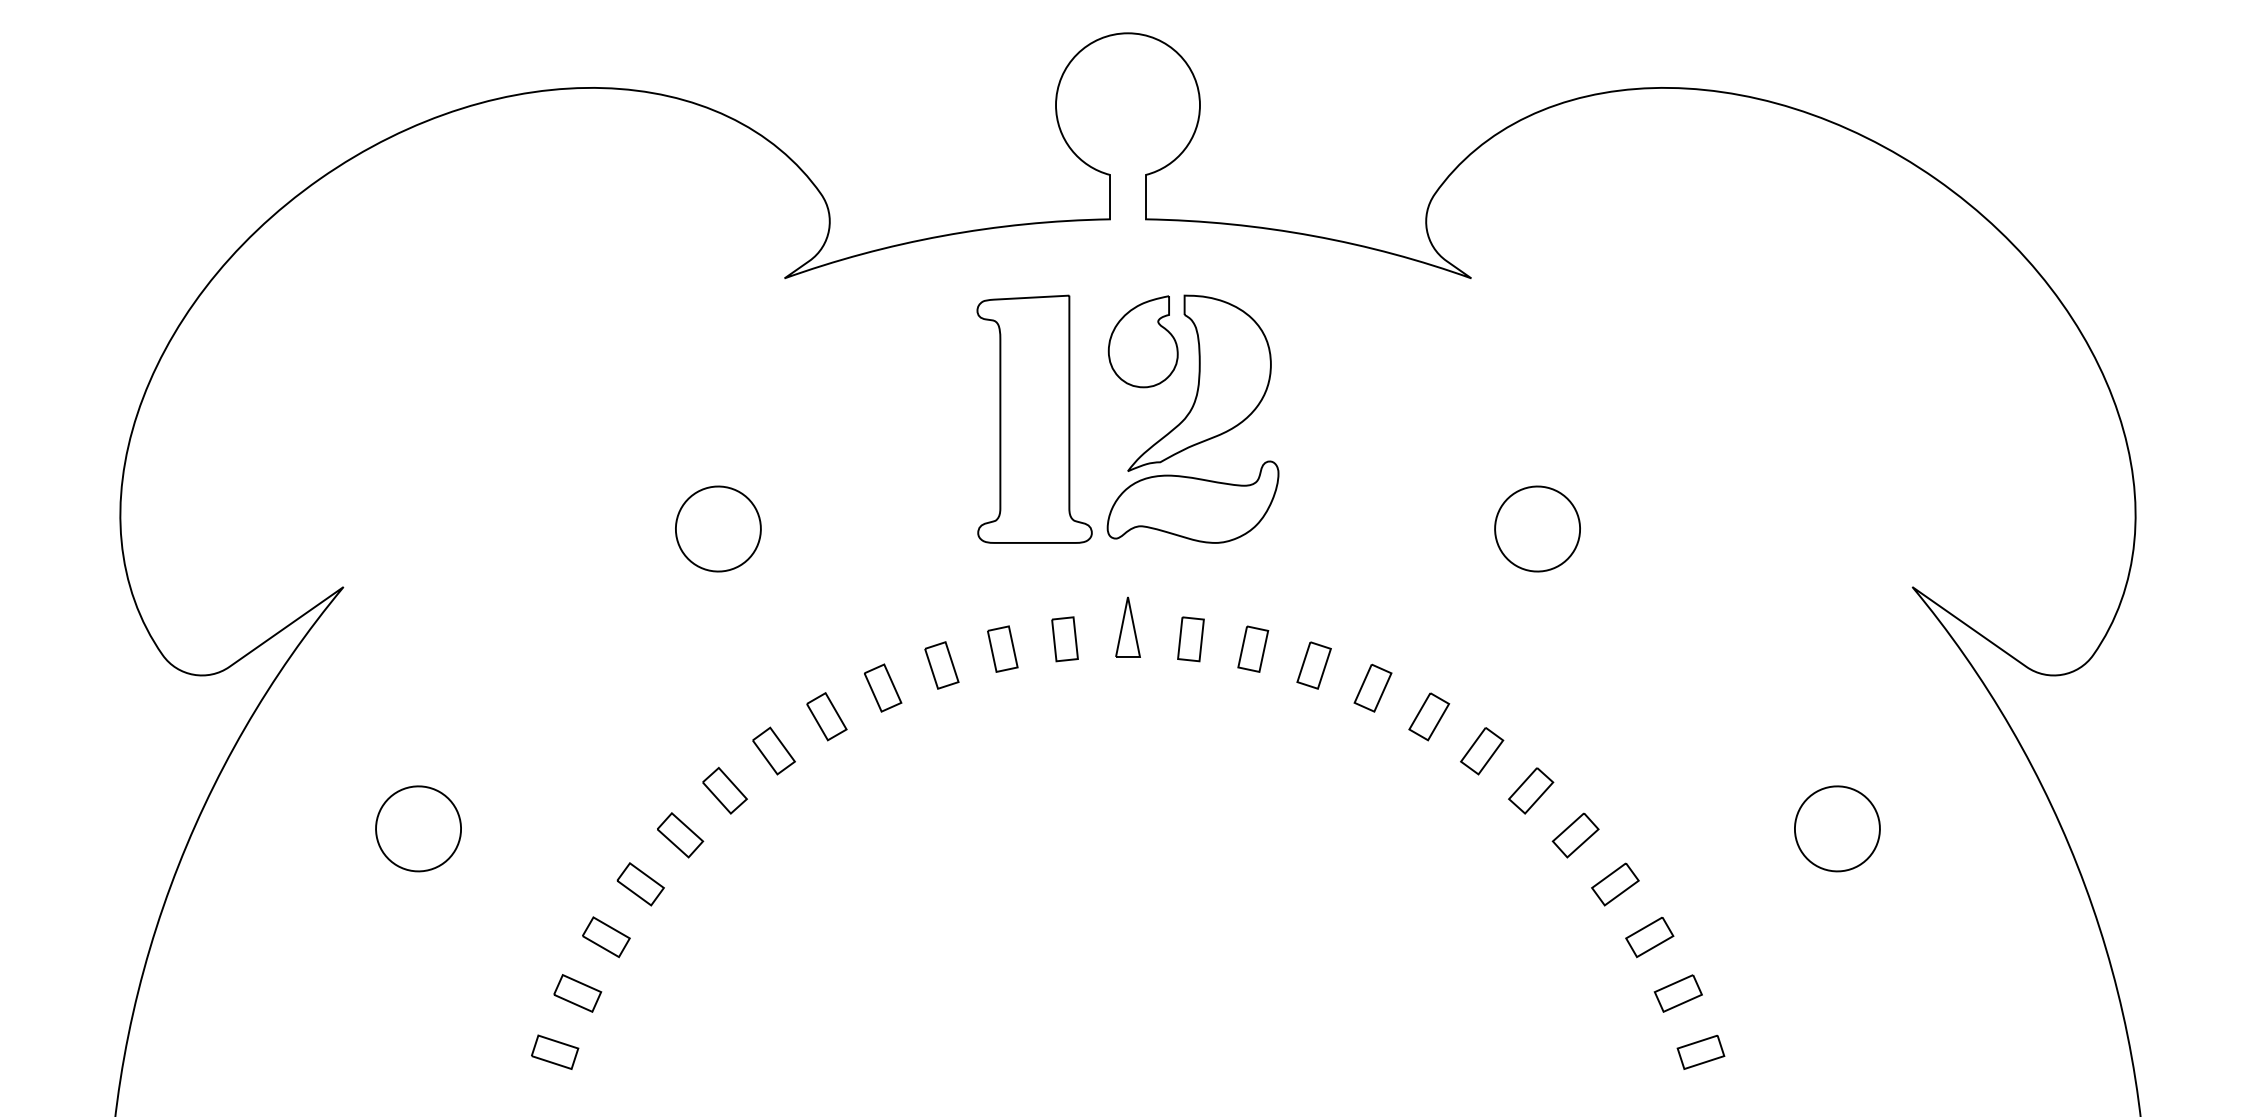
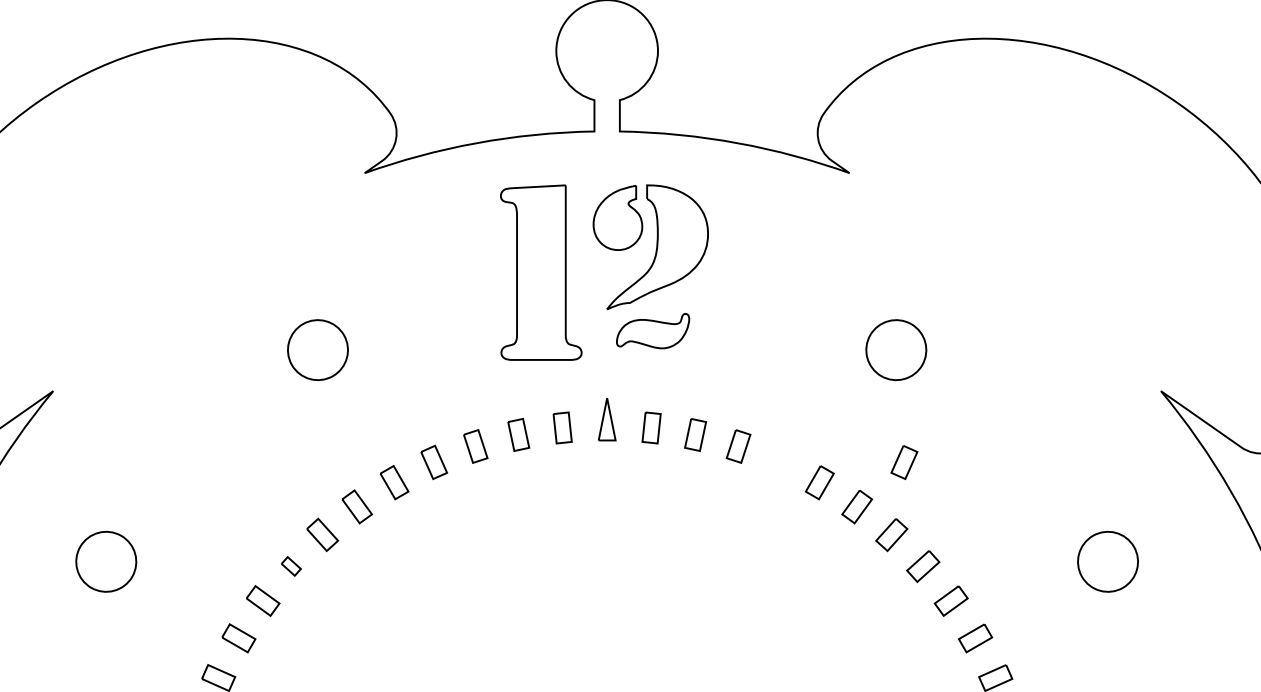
part: (1192, 501) -> (652, 330), size x0.6
part: (1372, 687) -> (904, 462), moved
part: (680, 835) -> (291, 566), size x0.6

